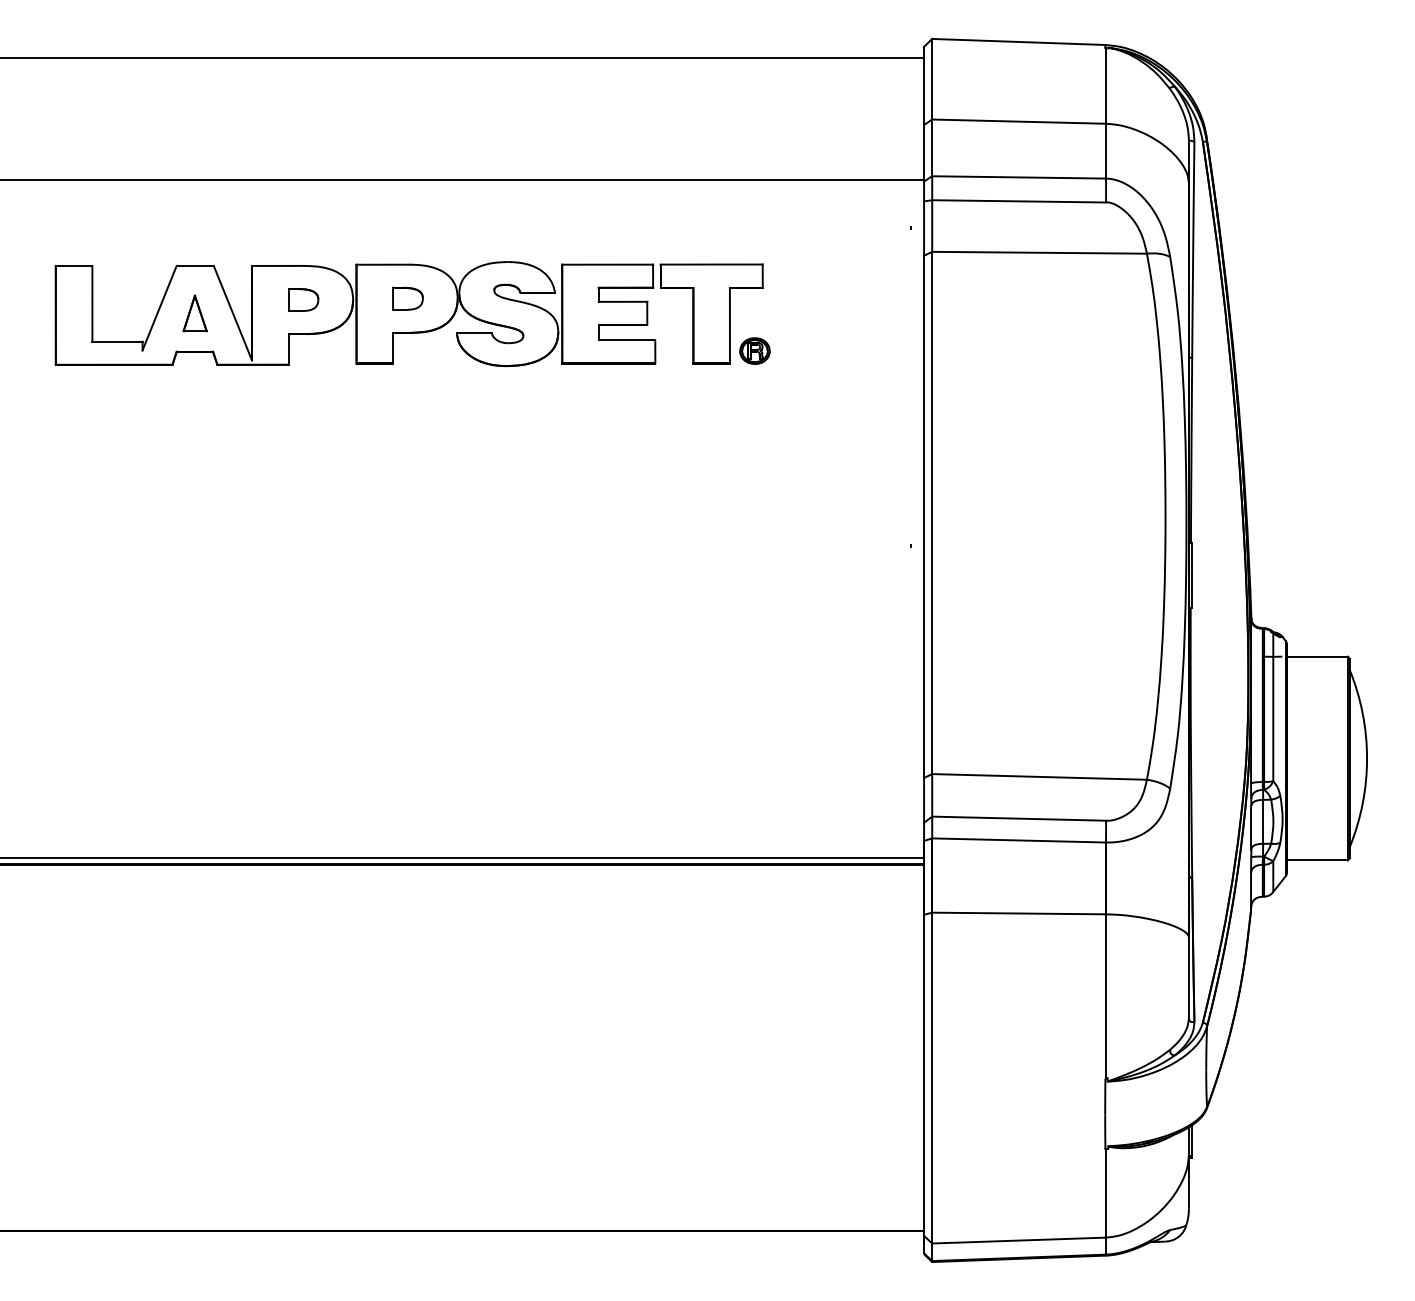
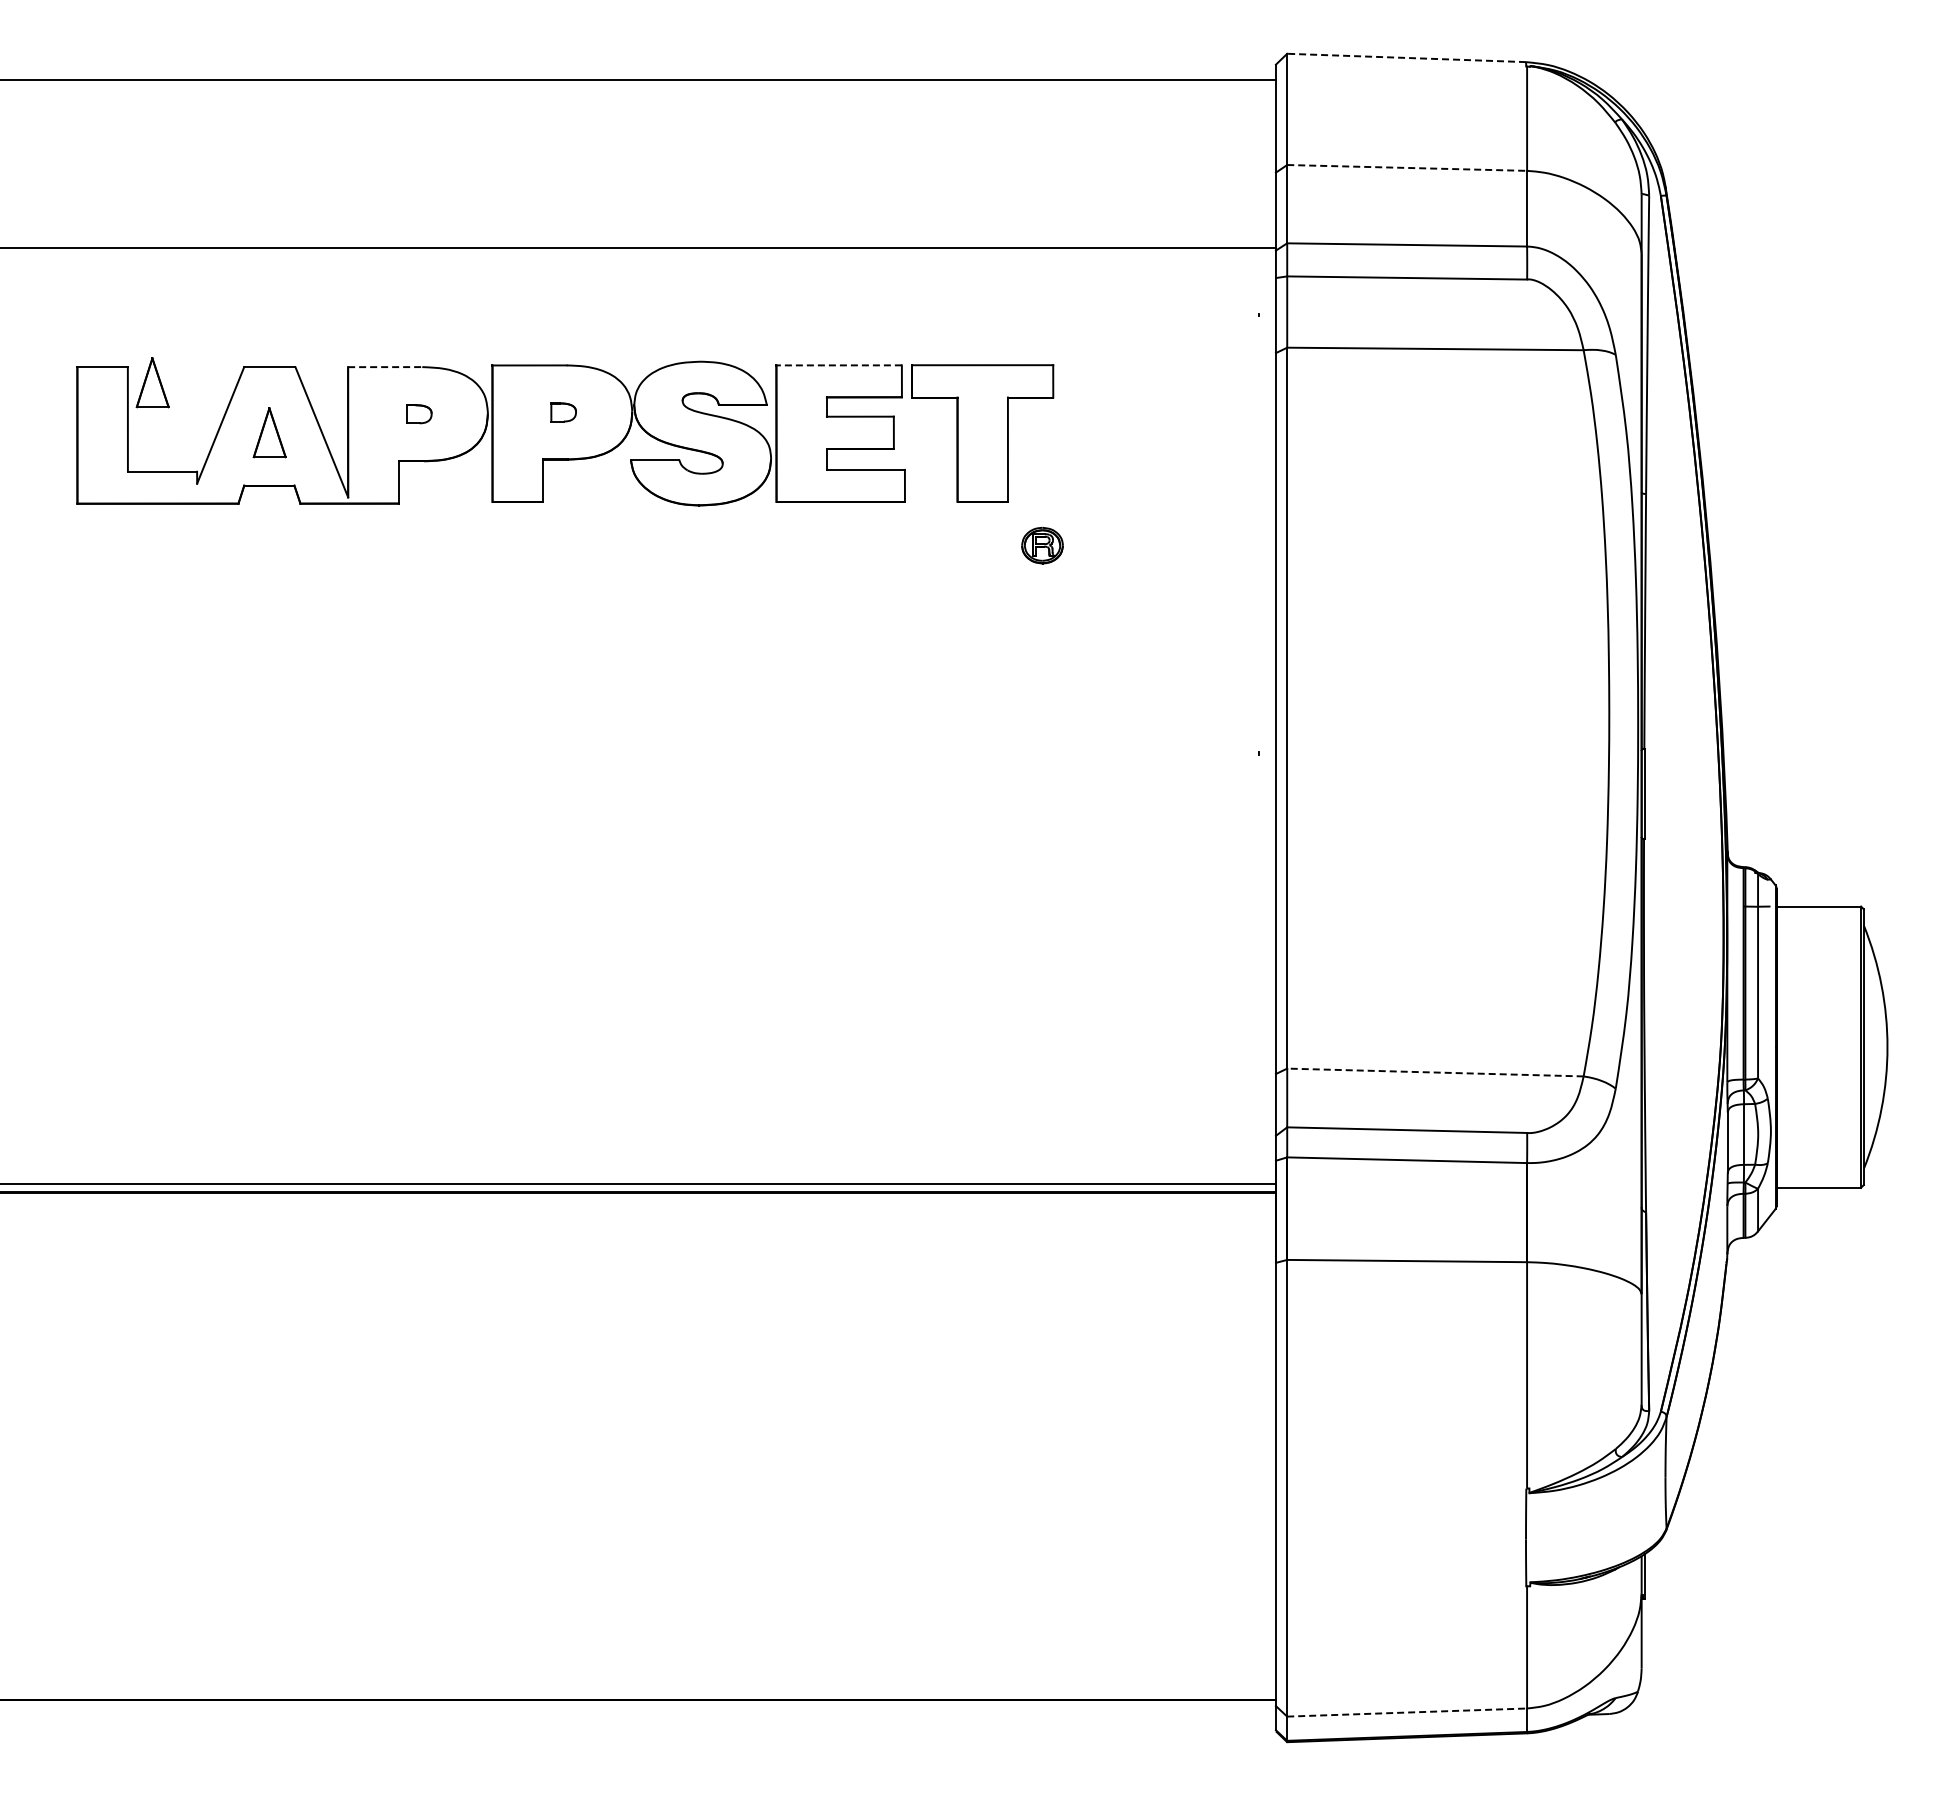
line: (1018, 41) -> (1406, 57), solid -> dashed
line: (1019, 121) -> (1407, 167), solid -> dashed
line: (607, 264) -> (839, 365), solid -> dashed
line: (279, 266) -> (385, 367), solid -> dashed
part: (110, 277) -> (152, 382), added
part: (407, 298) -> (563, 412), size x0.6
part: (303, 300) -> (419, 414), size x0.6
part: (754, 350) -> (1042, 545), moved
line: (1038, 776) -> (1434, 1072), solid -> dashed
line: (1019, 1240) -> (1407, 1712), solid -> dashed

